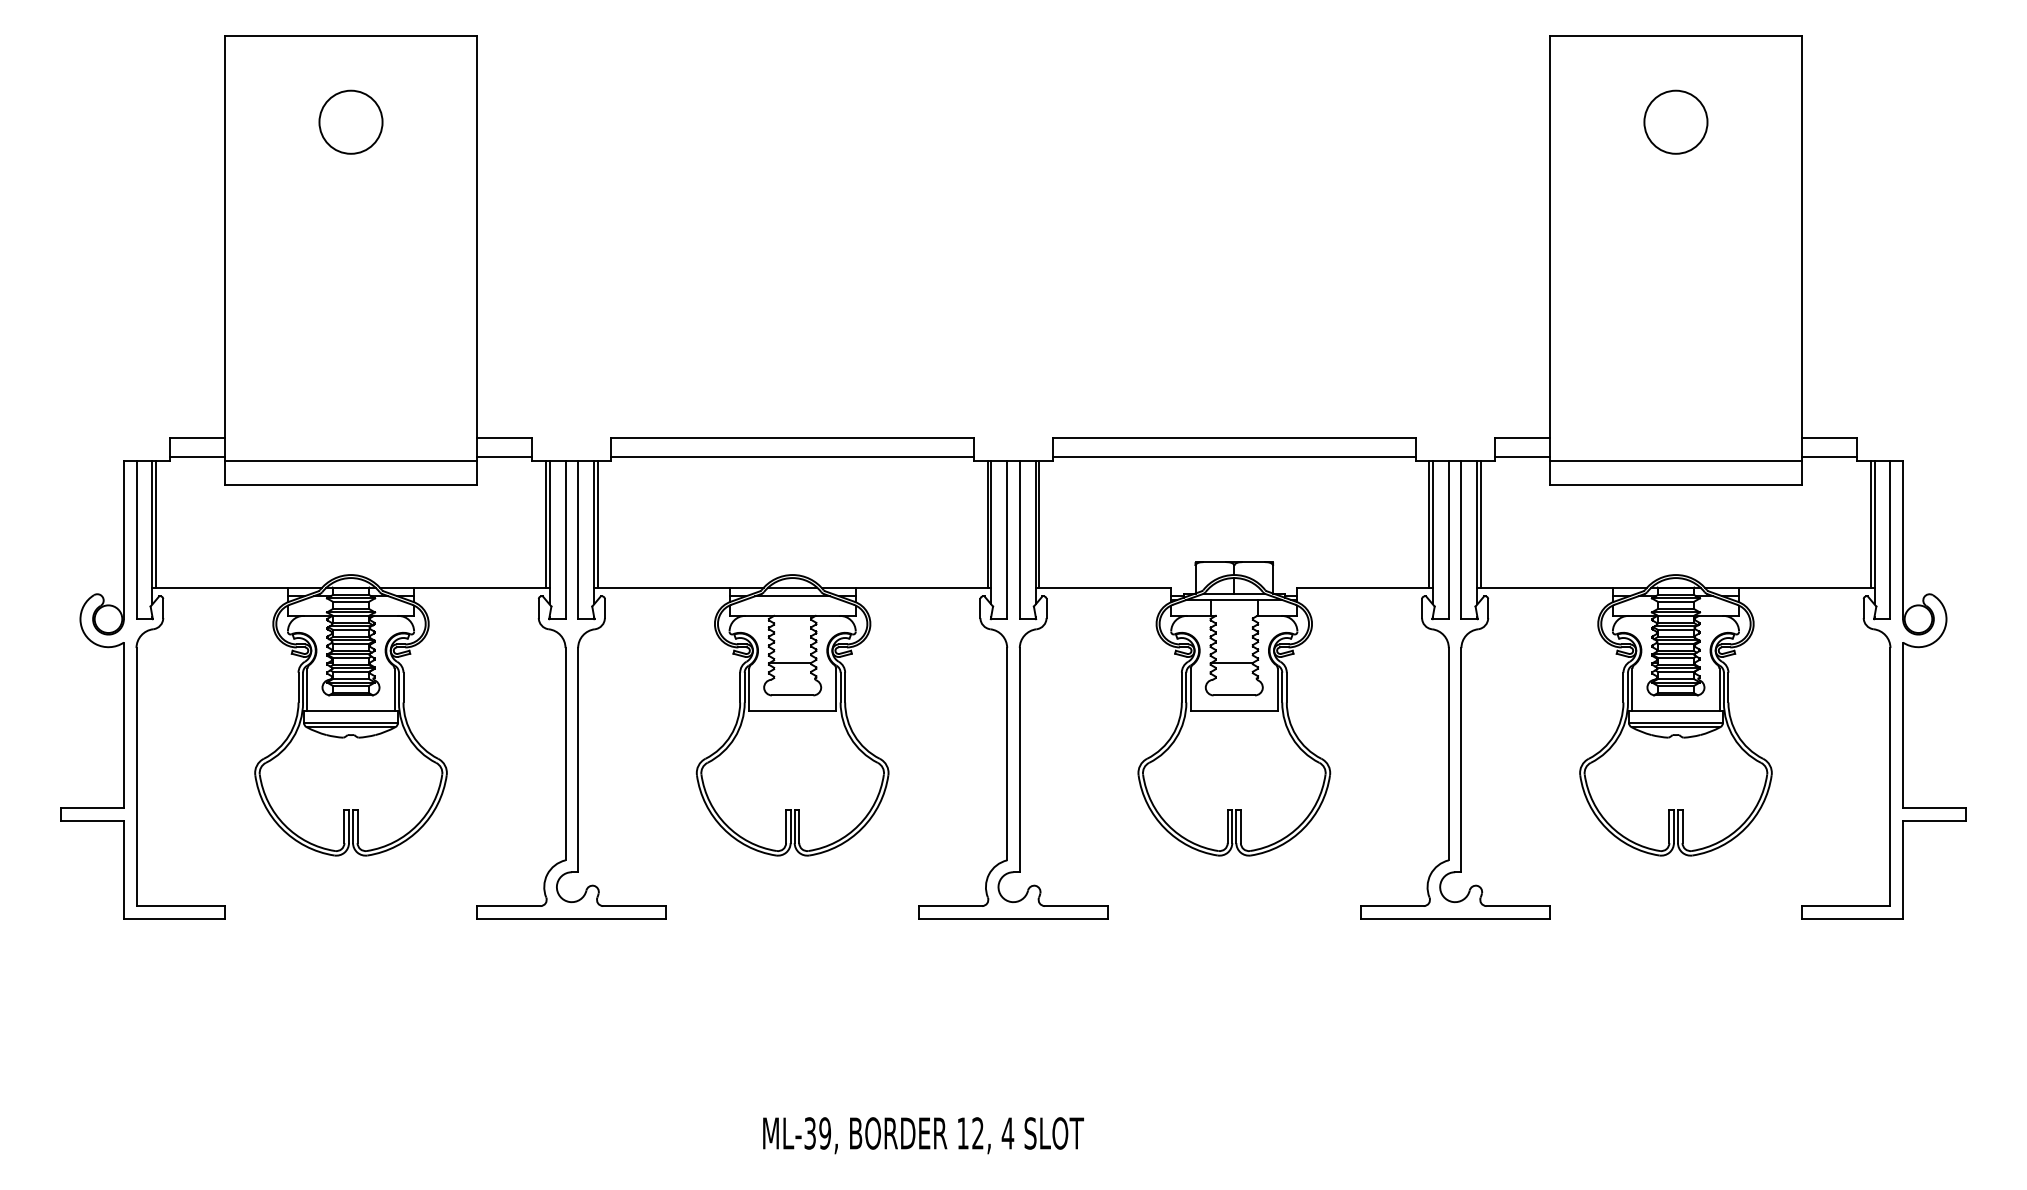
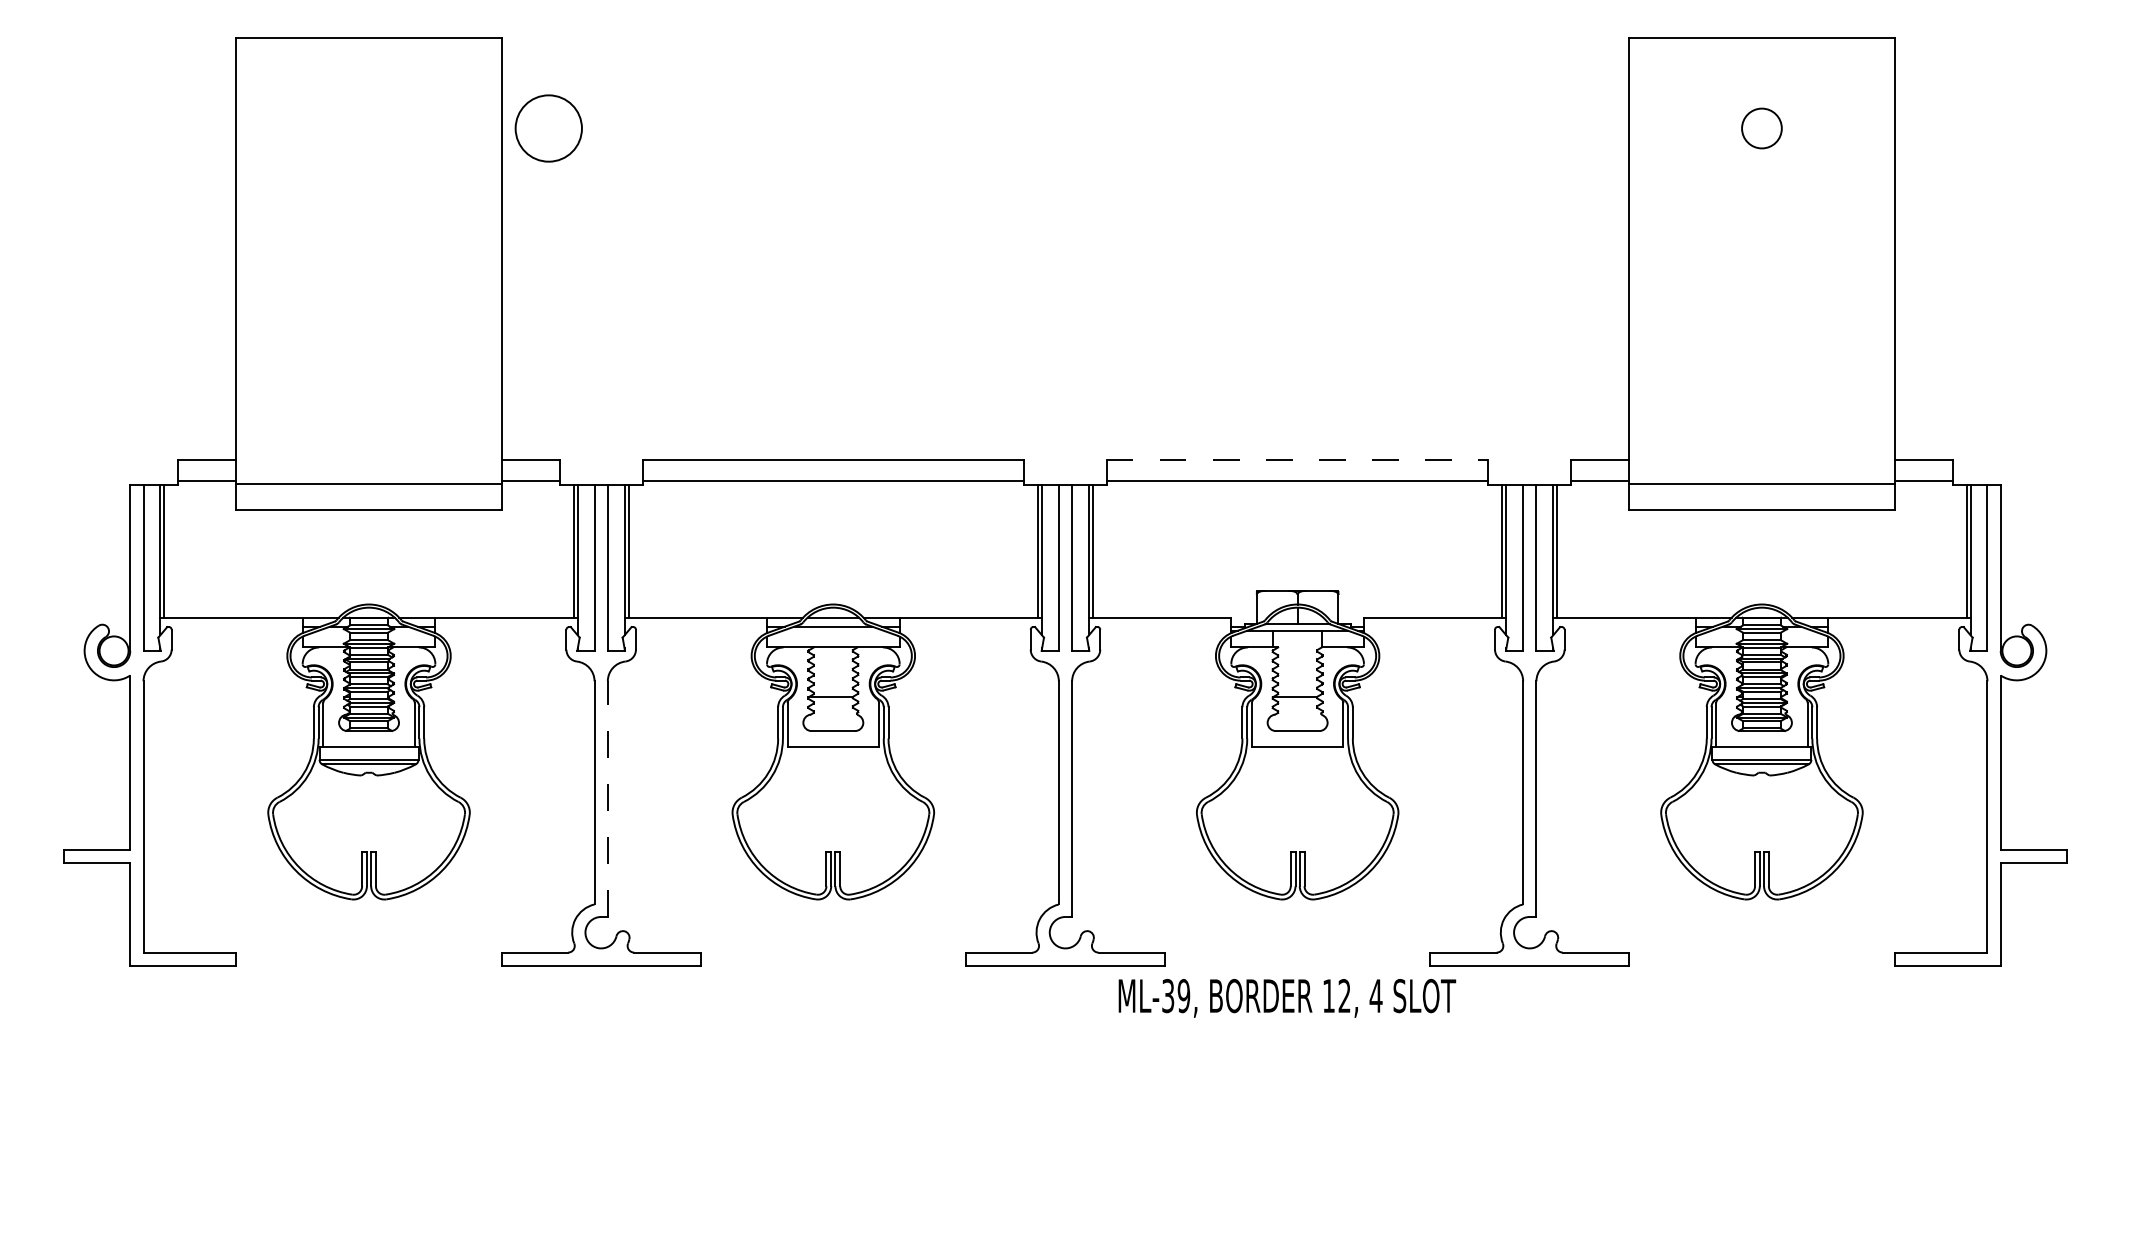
circle: (350, 121) -> (548, 127), moved
circle: (1675, 121) -> (1761, 127), size x0.6
line: (1234, 437) -> (1297, 459), solid -> dashed
line: (578, 759) -> (608, 798), solid -> dashed
text: (923, 1135) -> (1287, 998), moved

